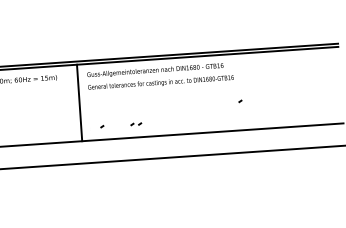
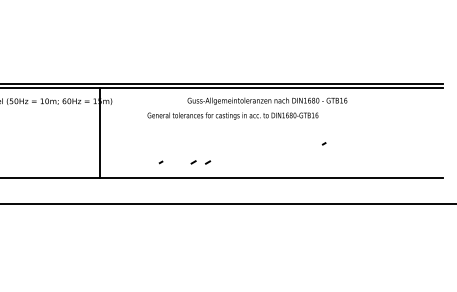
text: (155, 70) -> (267, 100), moved
line: (79, 102) -> (100, 132), moved
part: (135, 123) -> (200, 161), size x1.6

